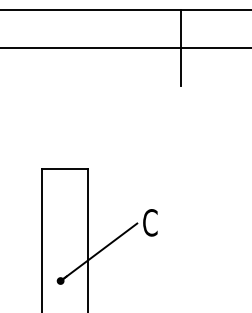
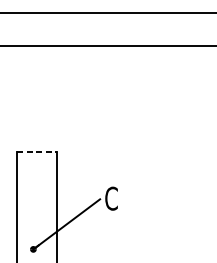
line: (180, 47) -> (137, 45), removed
line: (64, 169) -> (36, 152), solid -> dashed

